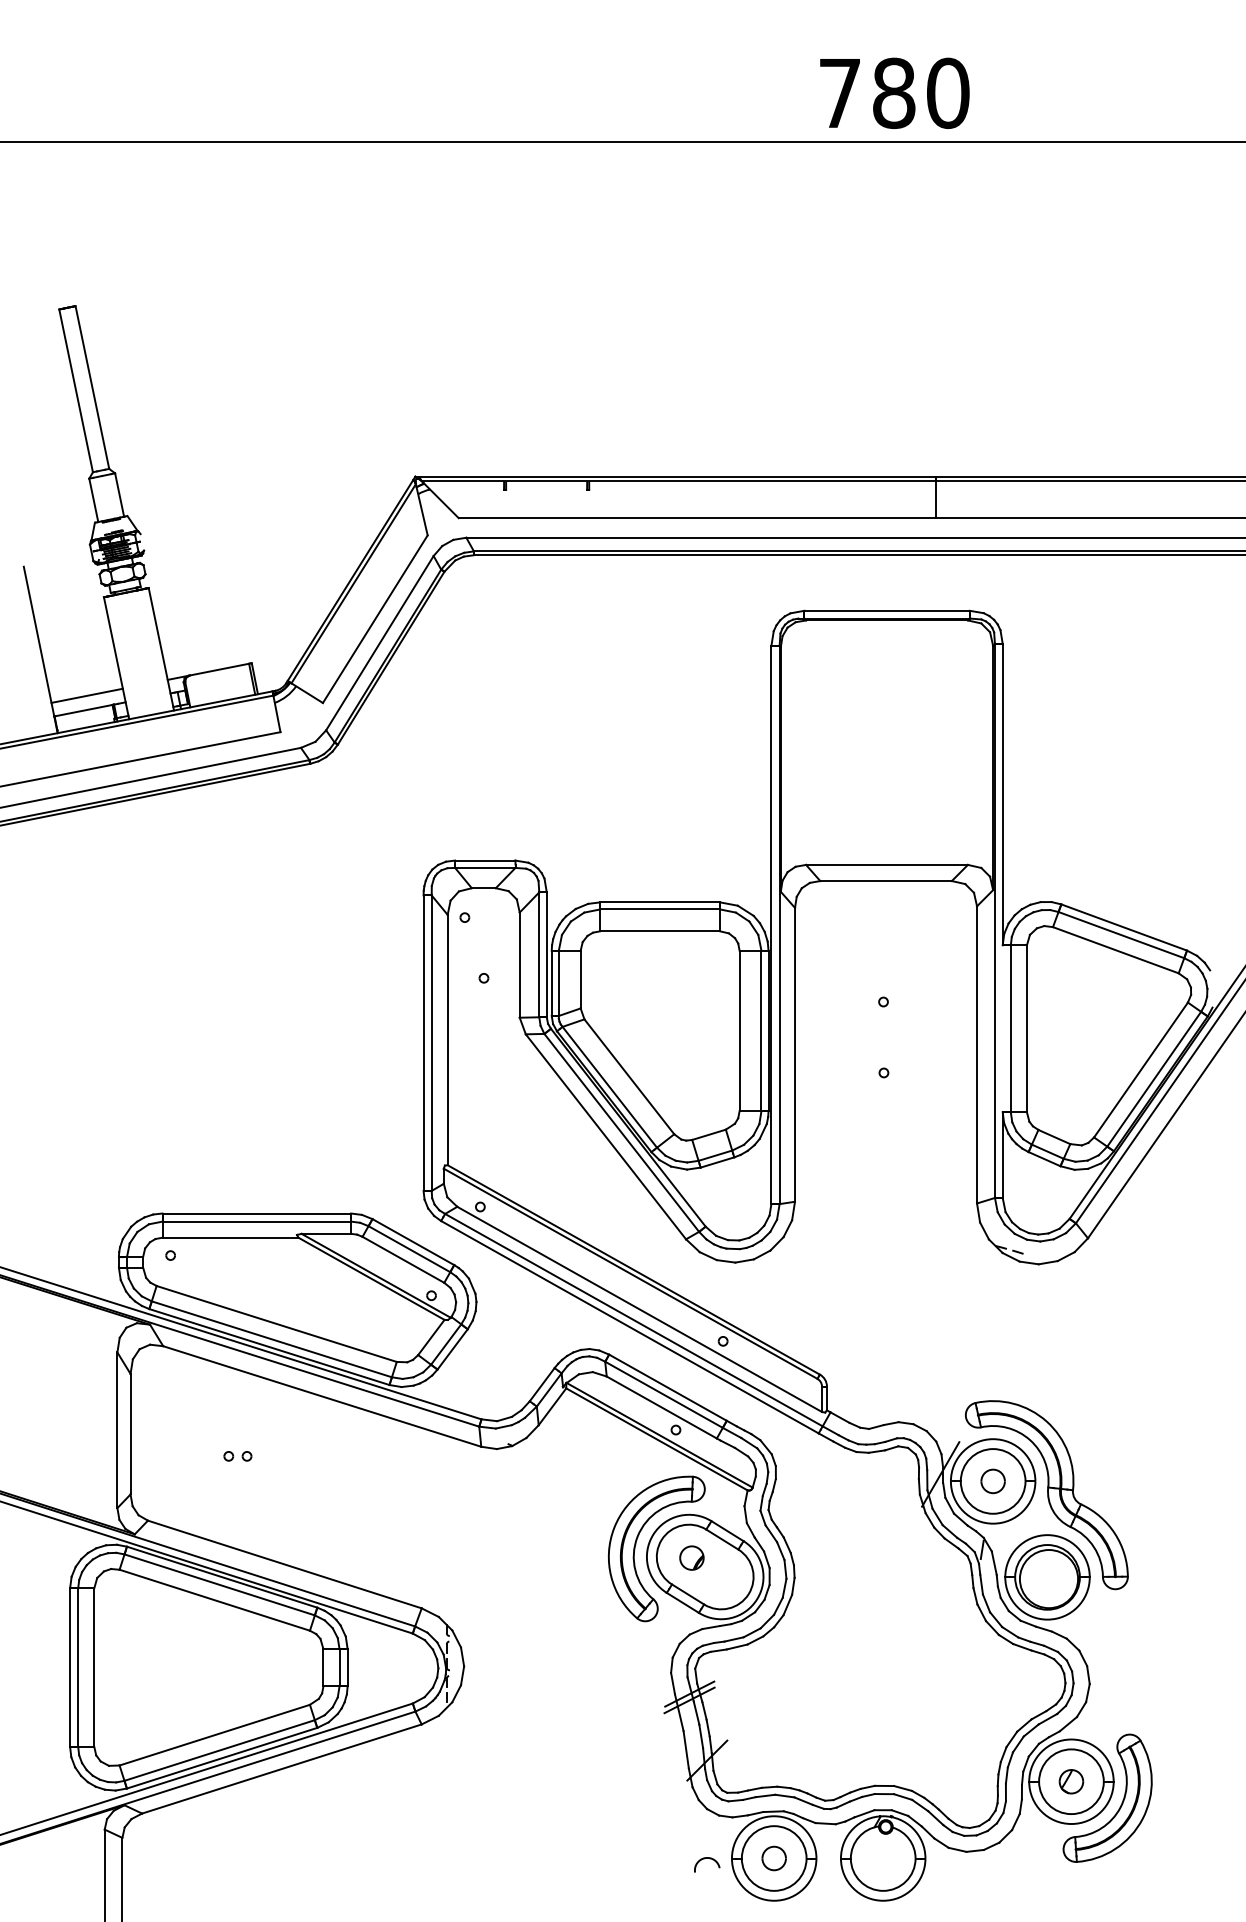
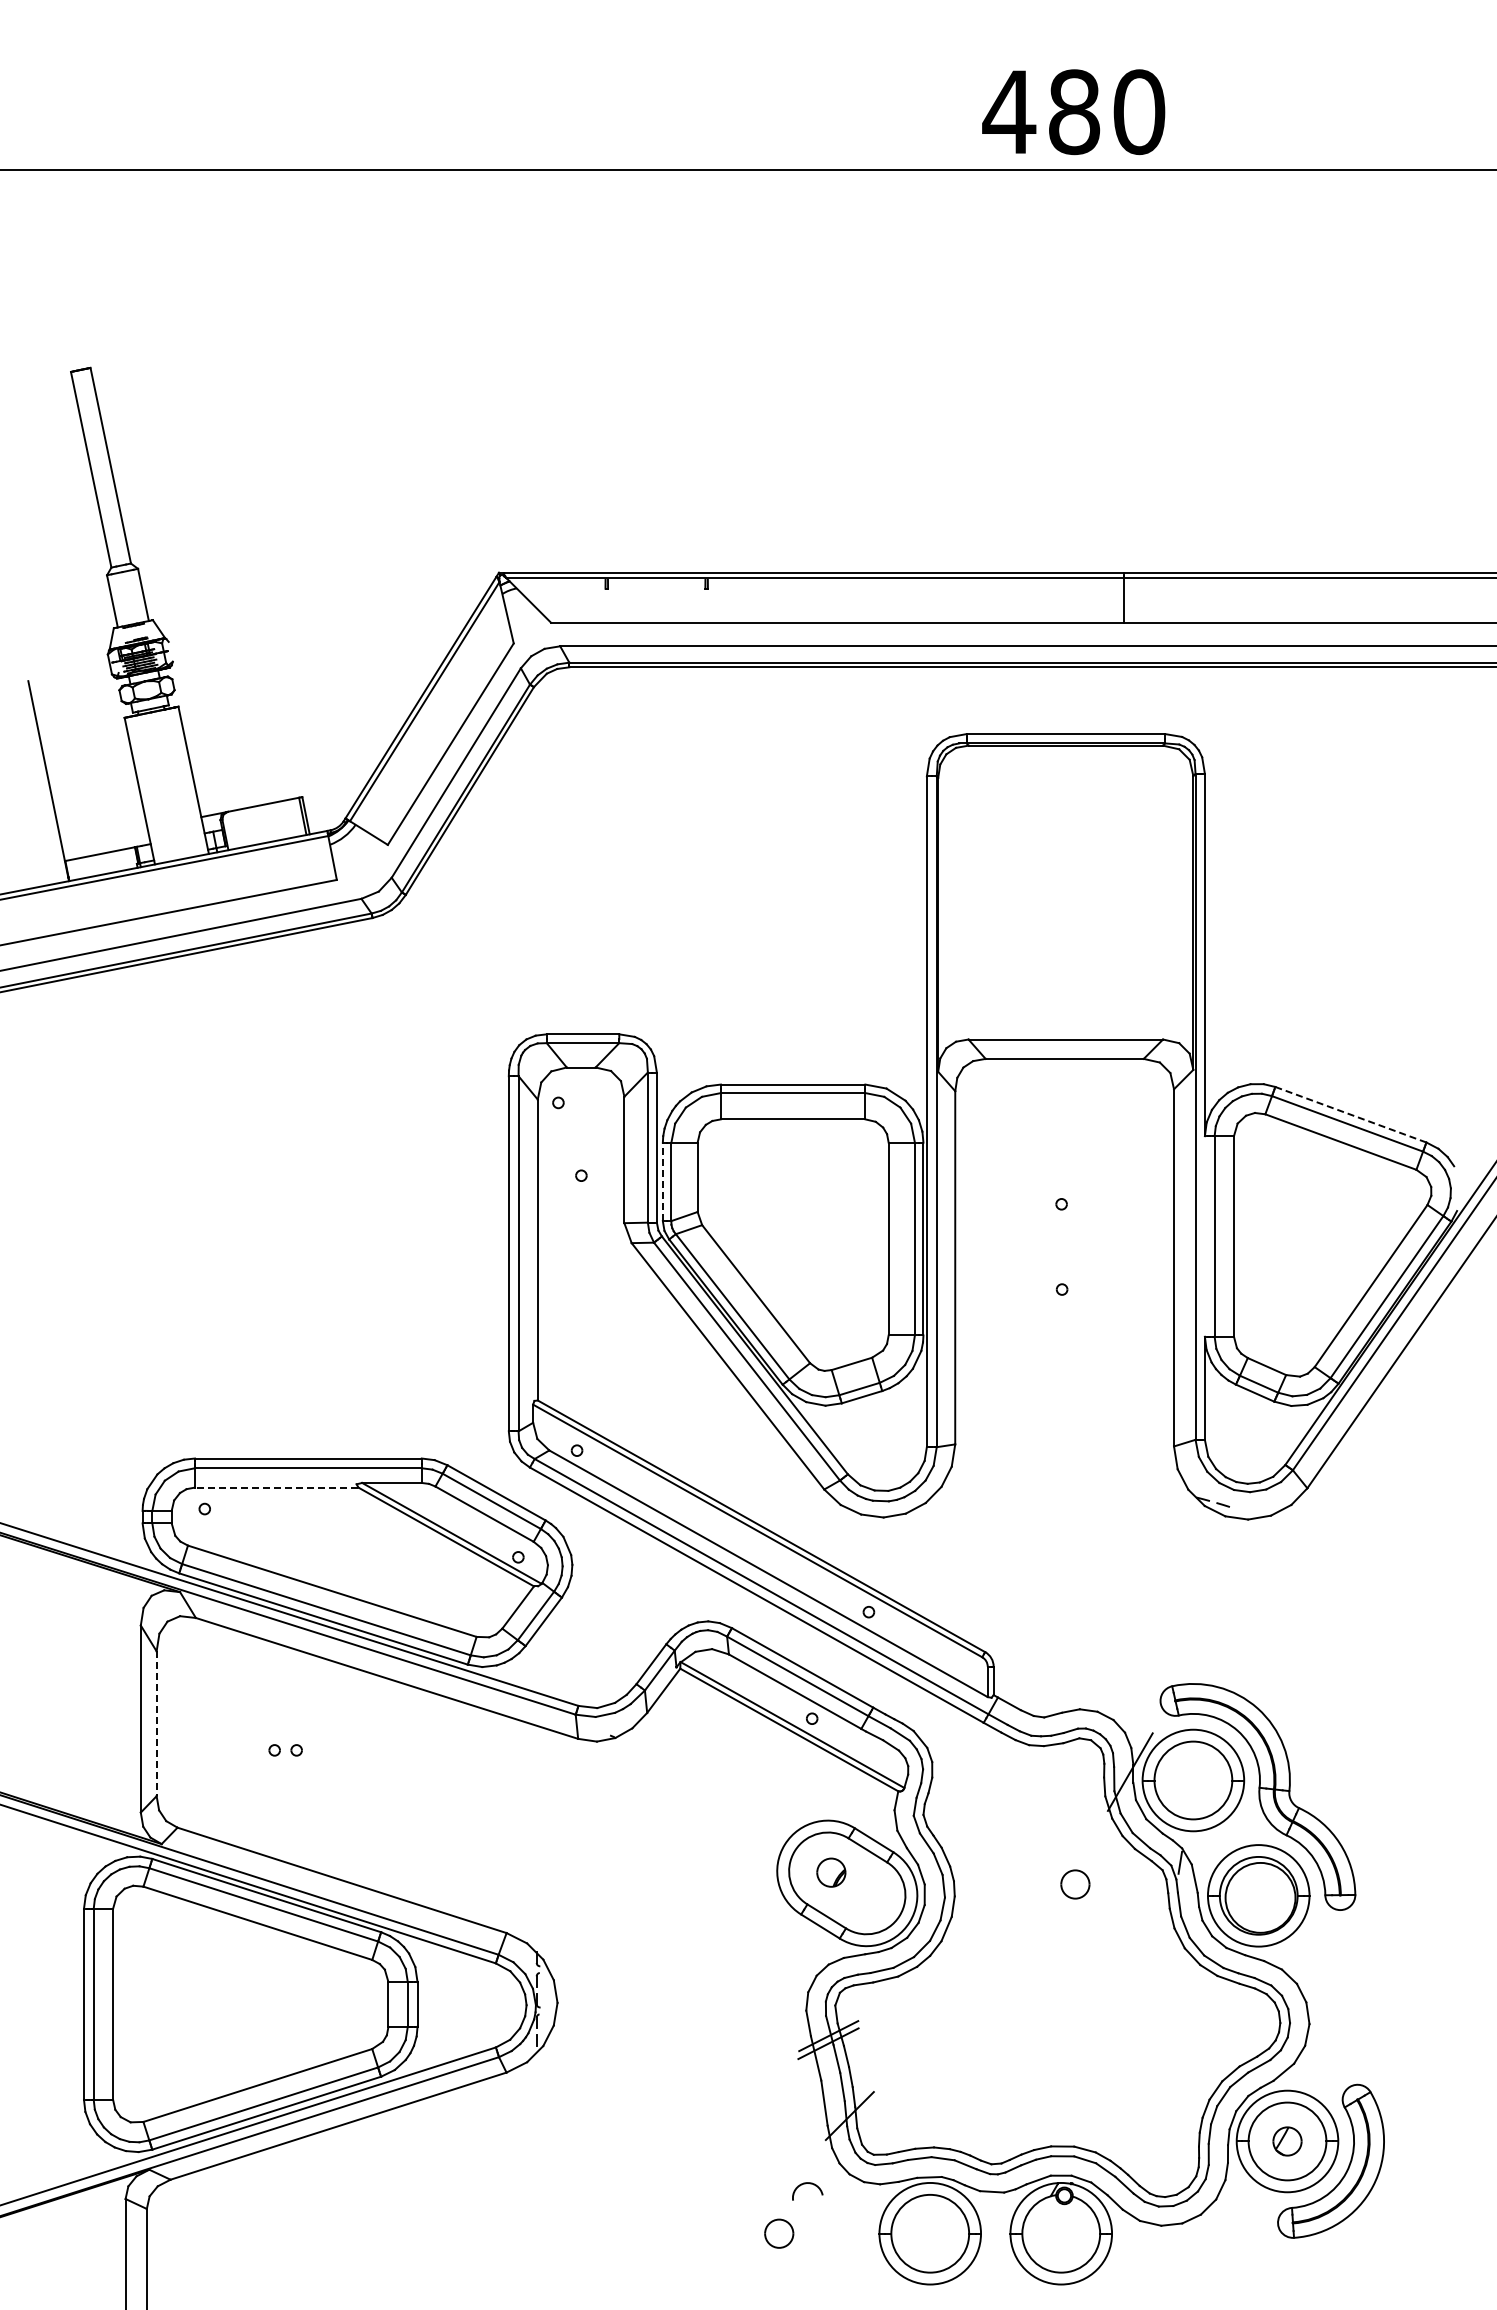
text: (840, 92) -> (1009, 111), 780 -> 480
line: (87, 695) -> (104, 835), removed
line: (1124, 927) -> (1351, 1114), solid -> dashed
line: (551, 983) -> (662, 1181), solid -> dashed
line: (230, 1237) -> (276, 1487), solid -> dashed
line: (130, 1434) -> (156, 1724), solid -> dashed
part: (993, 1481) -> (1075, 1884), moved
part: (636, 1544) -> (764, 1856), removed
part: (774, 1858) -> (779, 2233), moved
arc: (705, 1859) -> (805, 2184), moved

